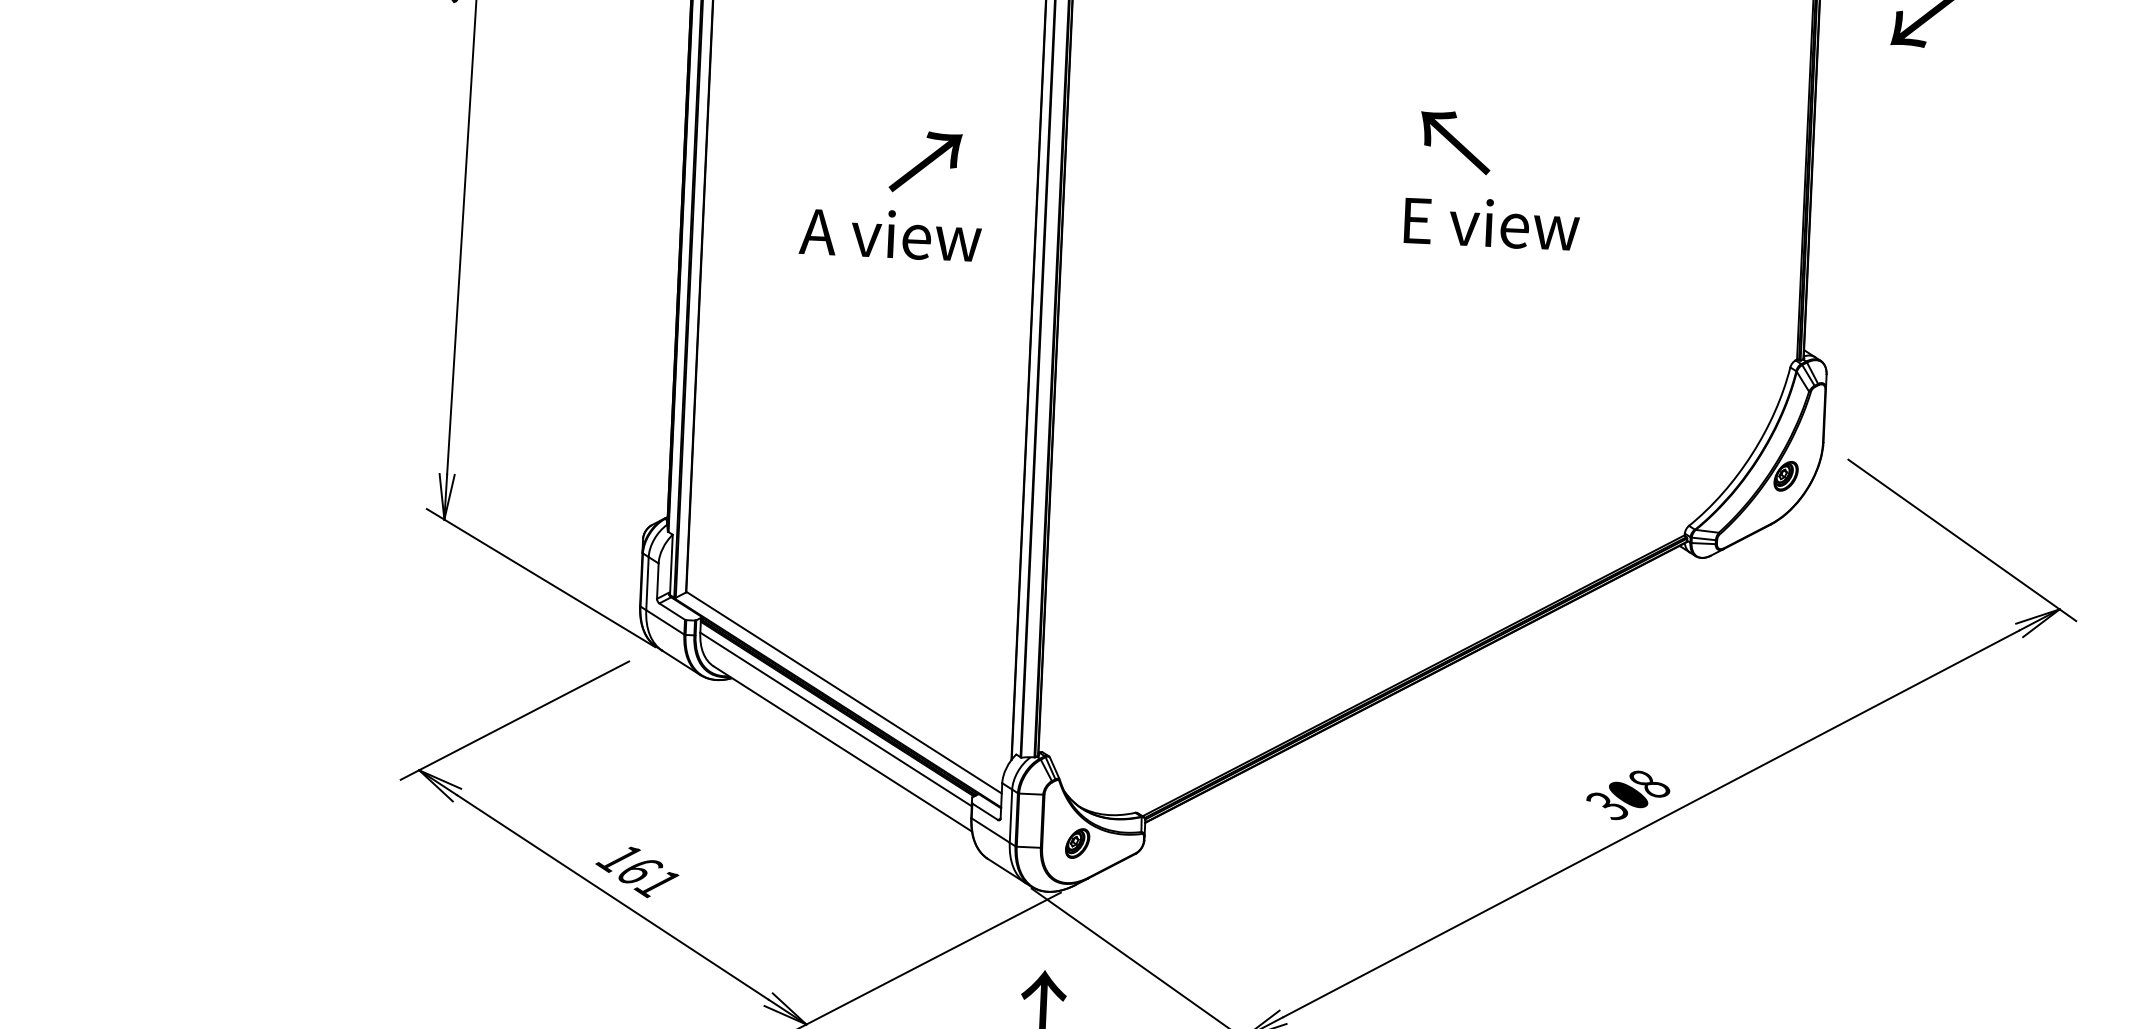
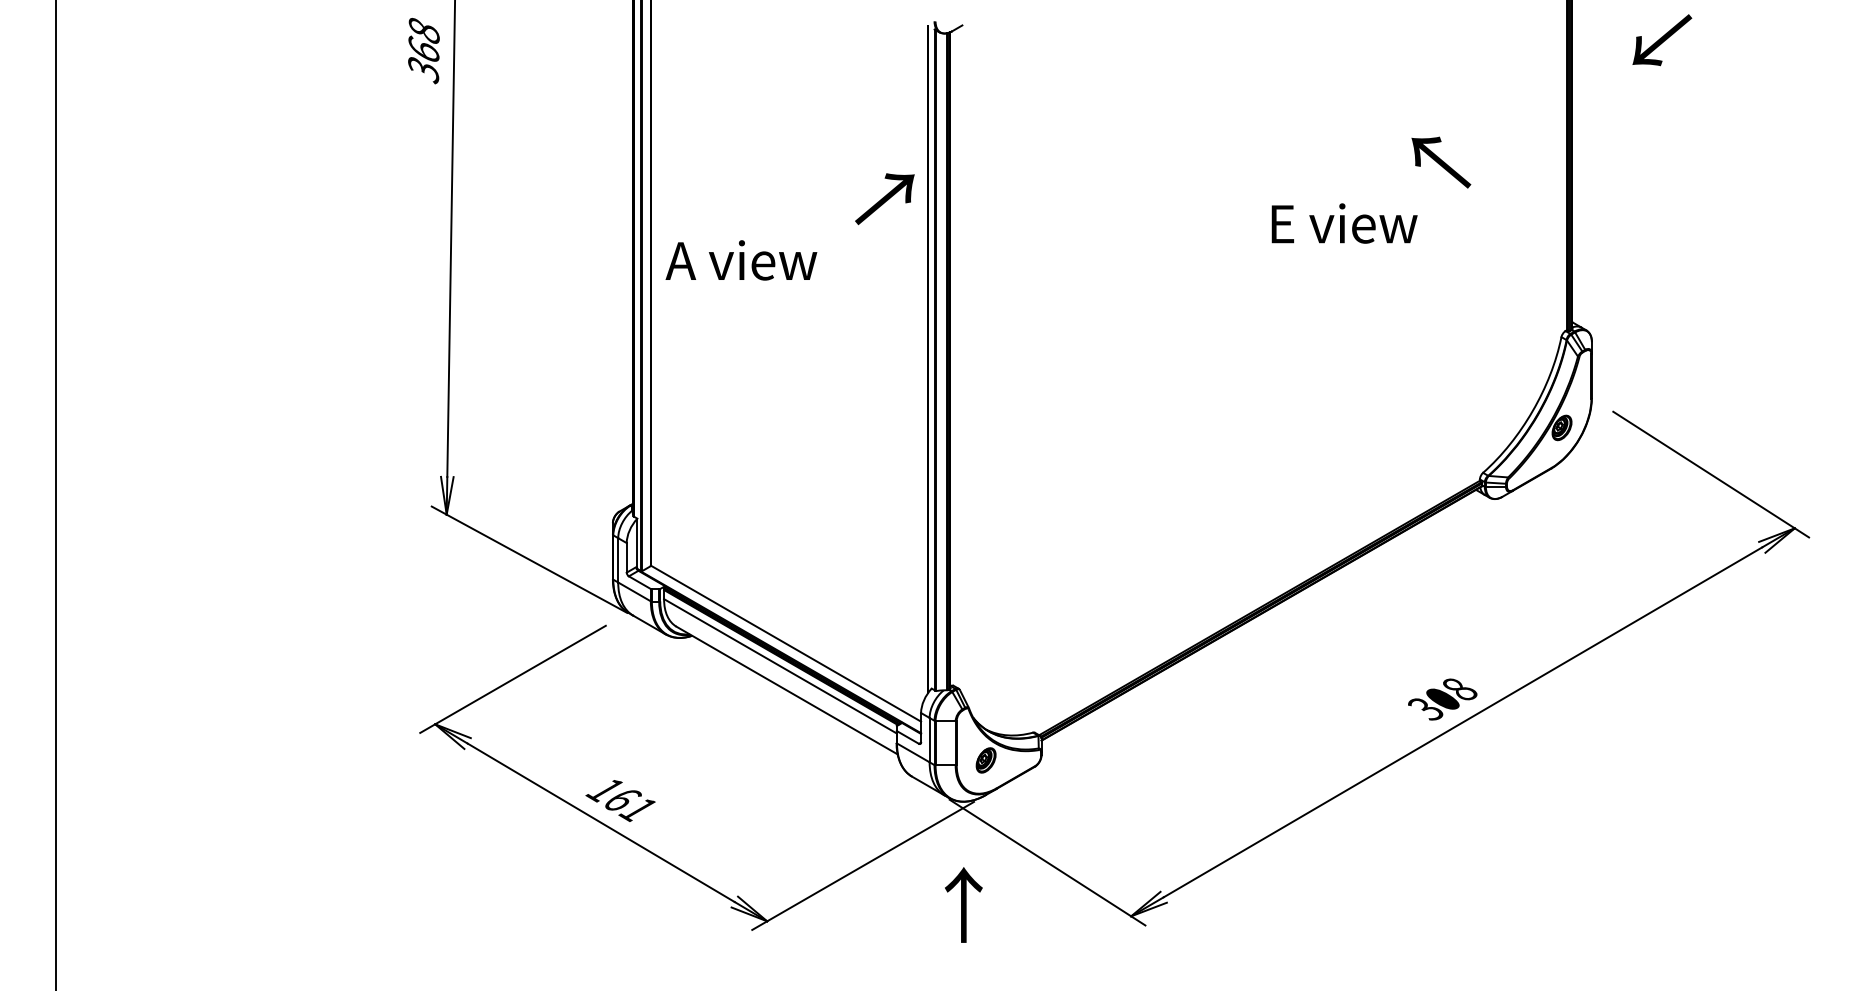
text: (1455, 142) -> (1441, 162), moved
text: (925, 162) -> (884, 199), moved
text: (1491, 223) -> (1344, 223), moved
text: (890, 234) -> (741, 260), moved

